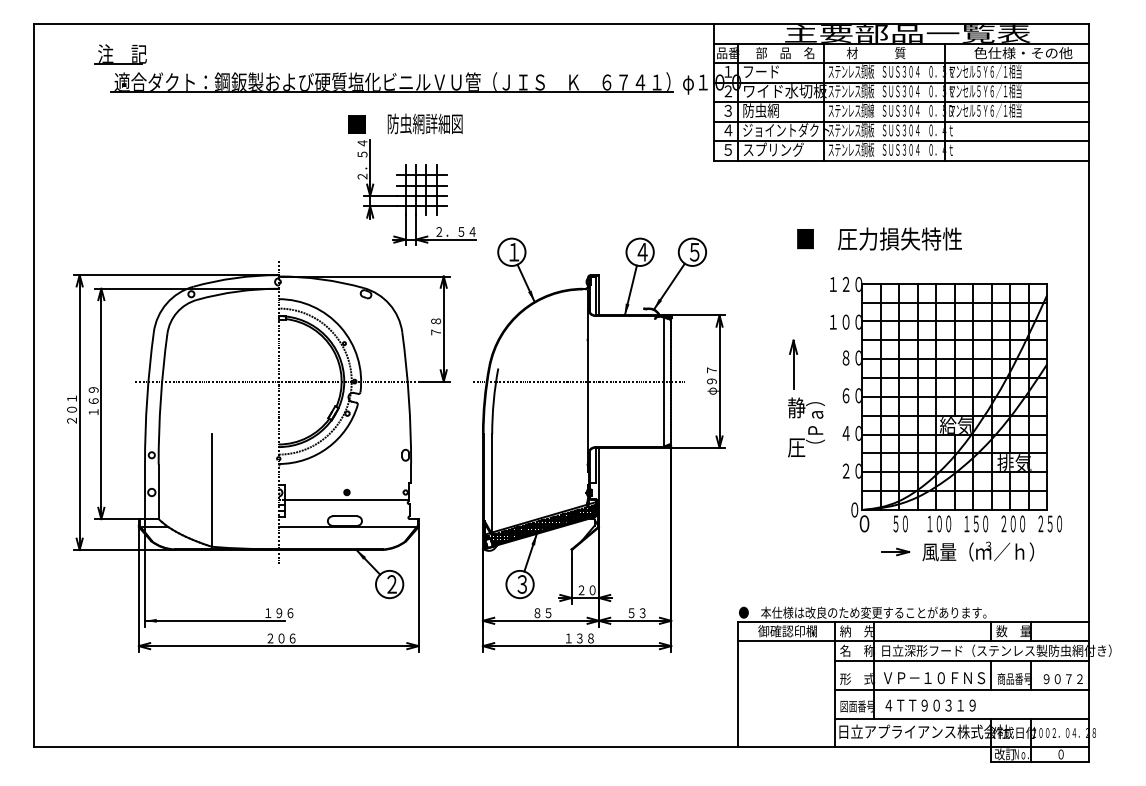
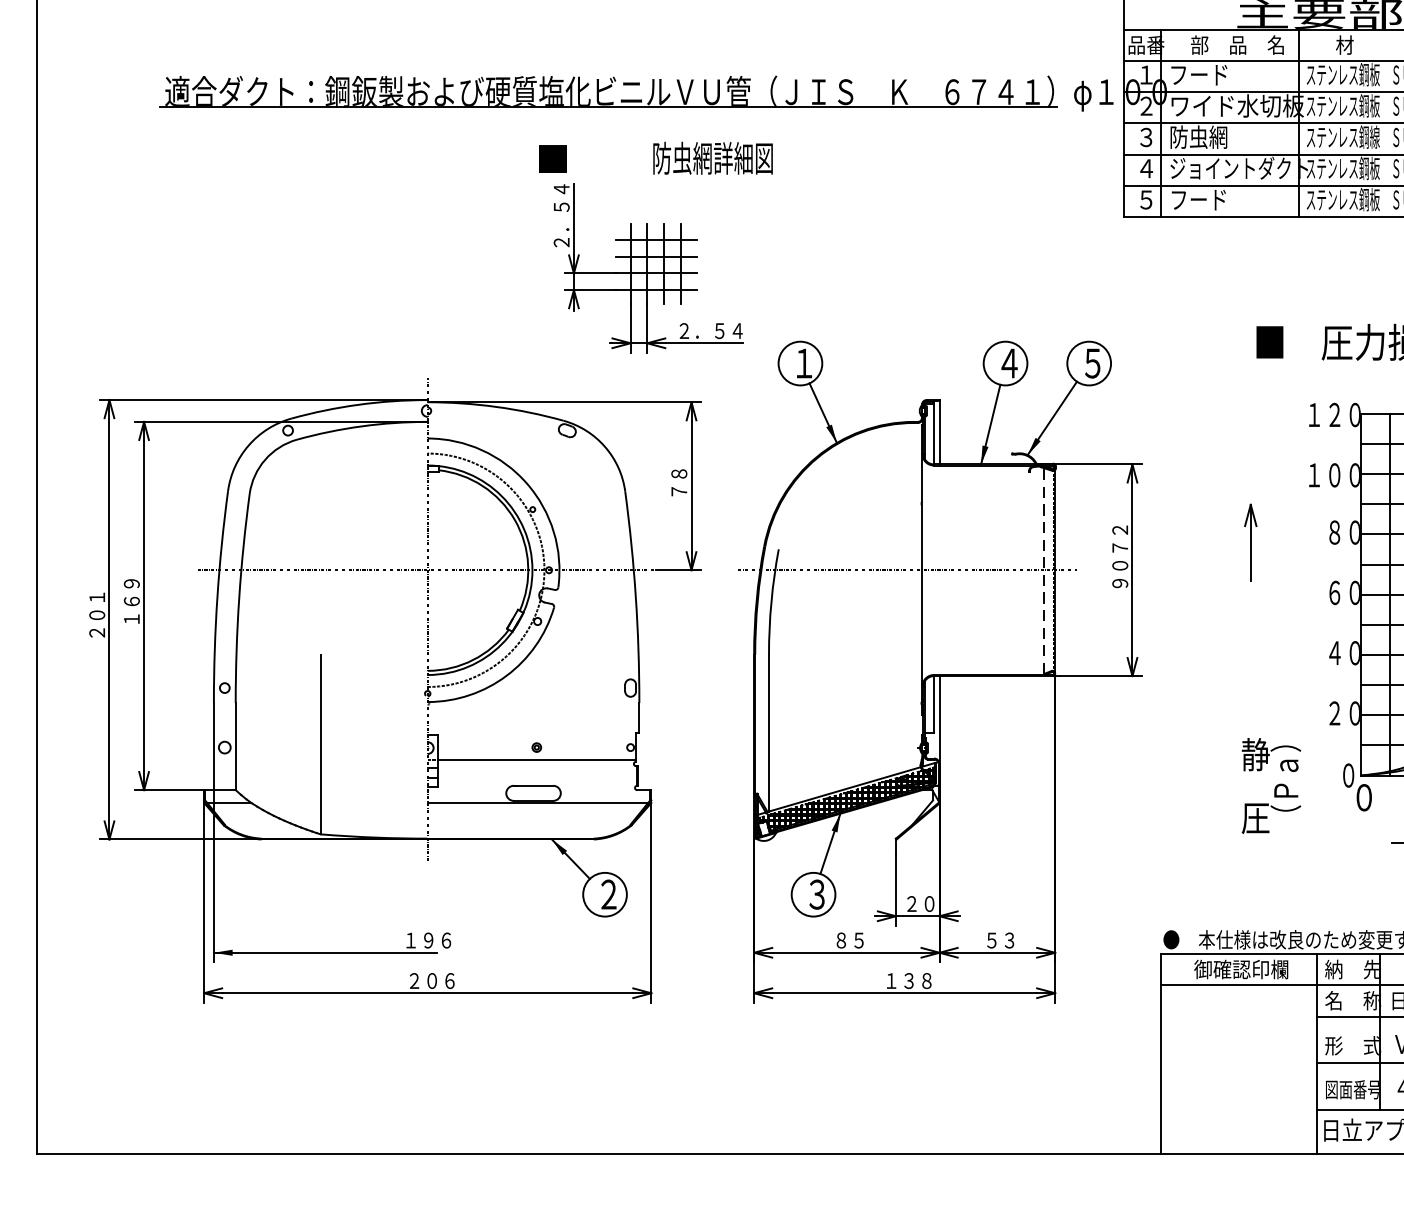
part: (112, 55) -> (161, 48), removed
text: (424, 123) -> (711, 157), moved
text: (773, 149) -> (1218, 199), スプリング -> フード
text: (712, 373) -> (1121, 557), φ９７ -> ９０７２
line: (664, 381) -> (1044, 570), solid -> dashed
text: (806, 427) -> (1271, 785), moved

